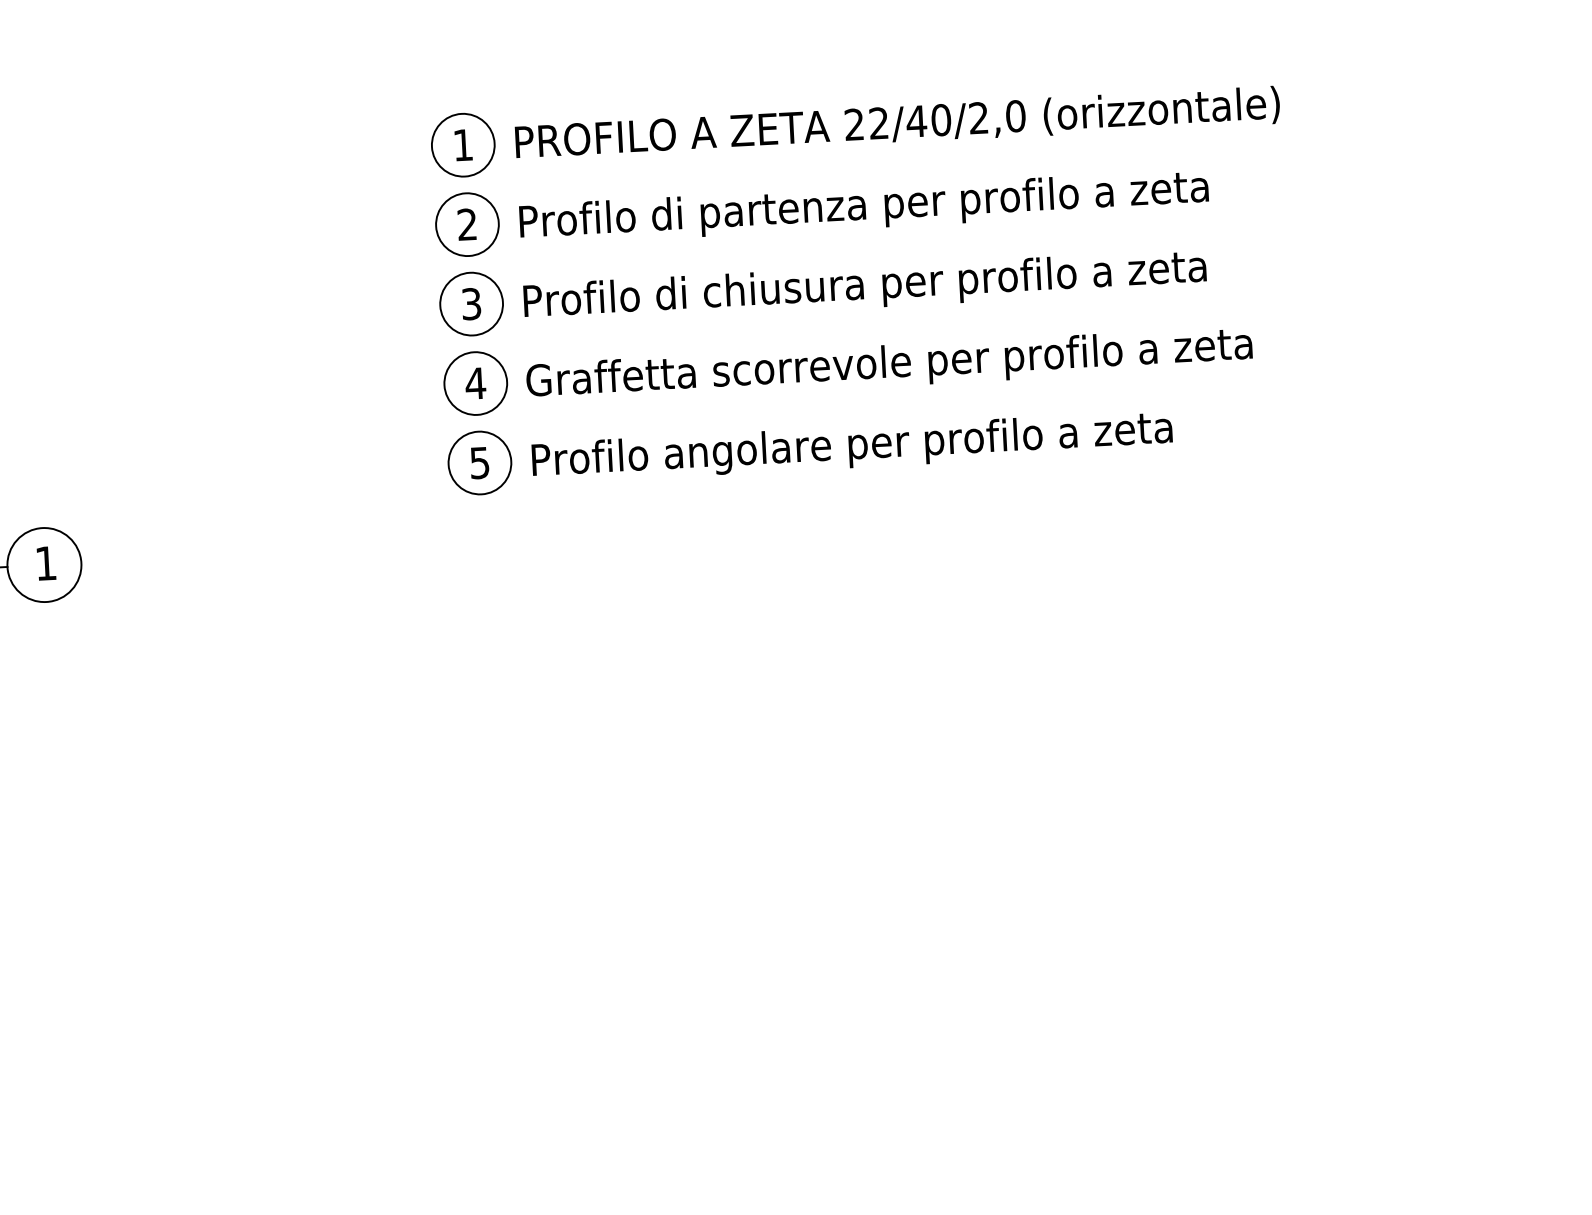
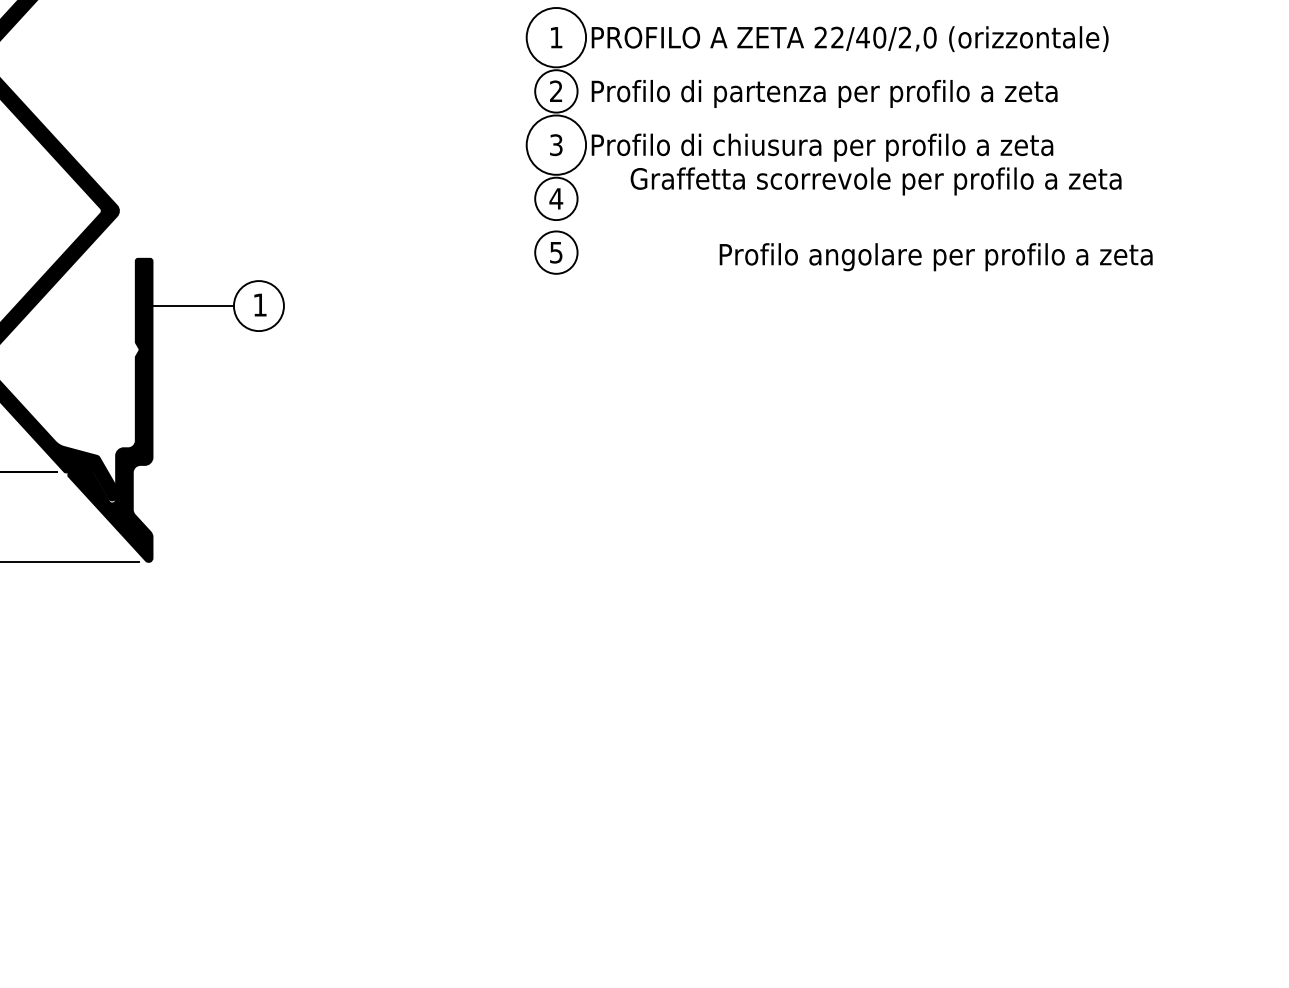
circle: (463, 144) -> (556, 37), size x1.4
circle: (471, 303) -> (556, 144), size x1.4
text: (888, 365) -> (875, 181), moved
text: (851, 447) -> (935, 257), moved

